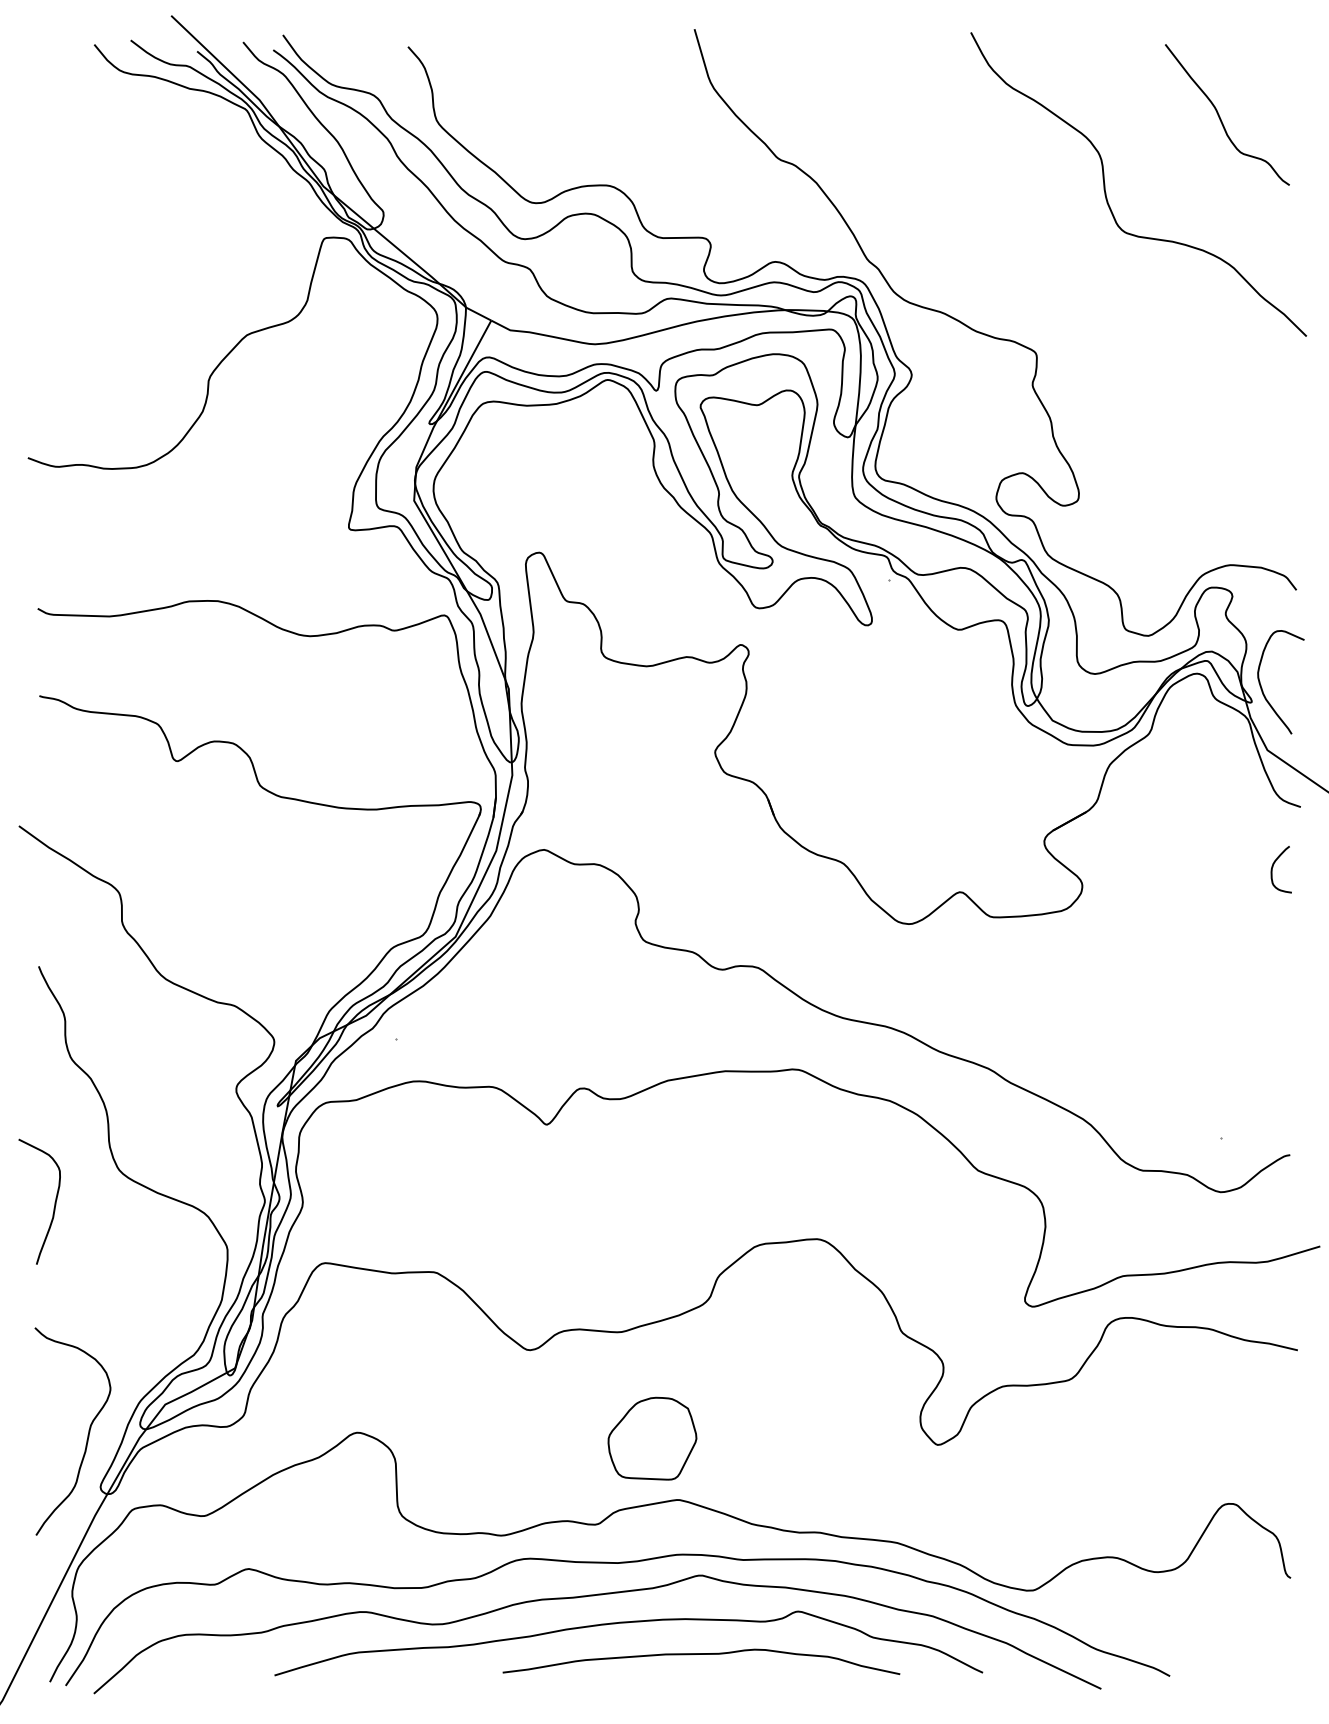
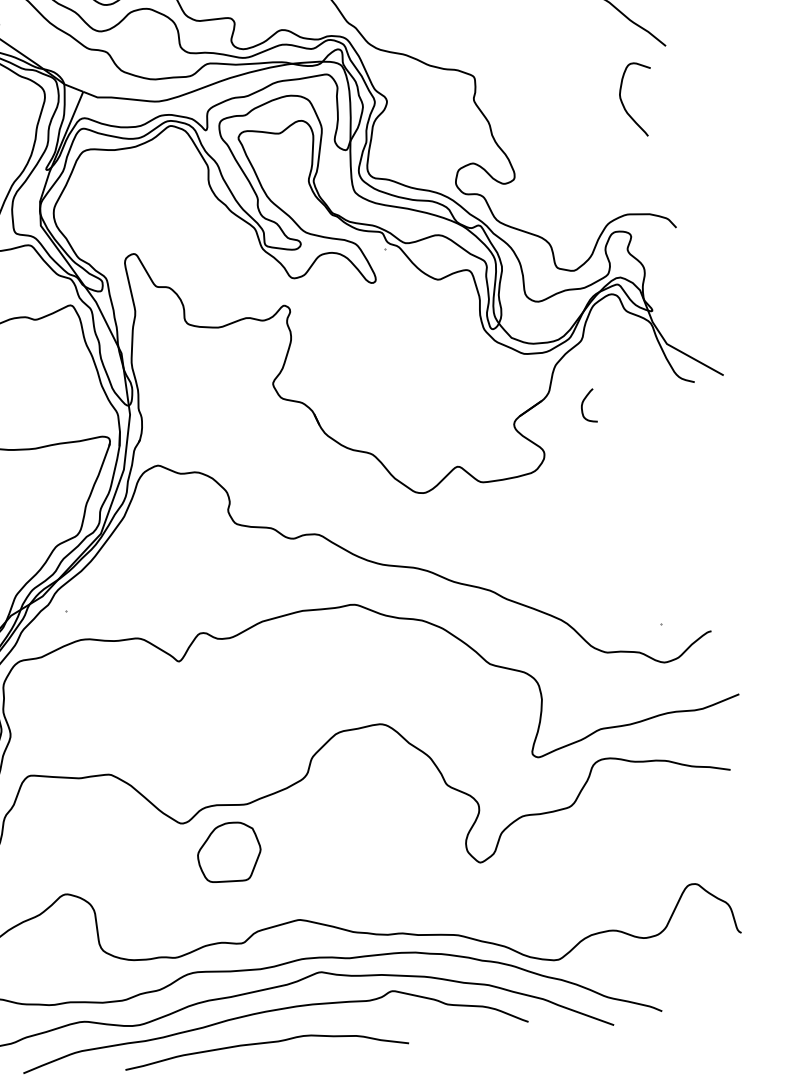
curve: (1262, 687) -> (624, 104), moved
curve: (1273, 867) -> (582, 405), moved
part: (652, 1438) -> (229, 852), moved
curve: (701, 1654) -> (265, 1043), moved

